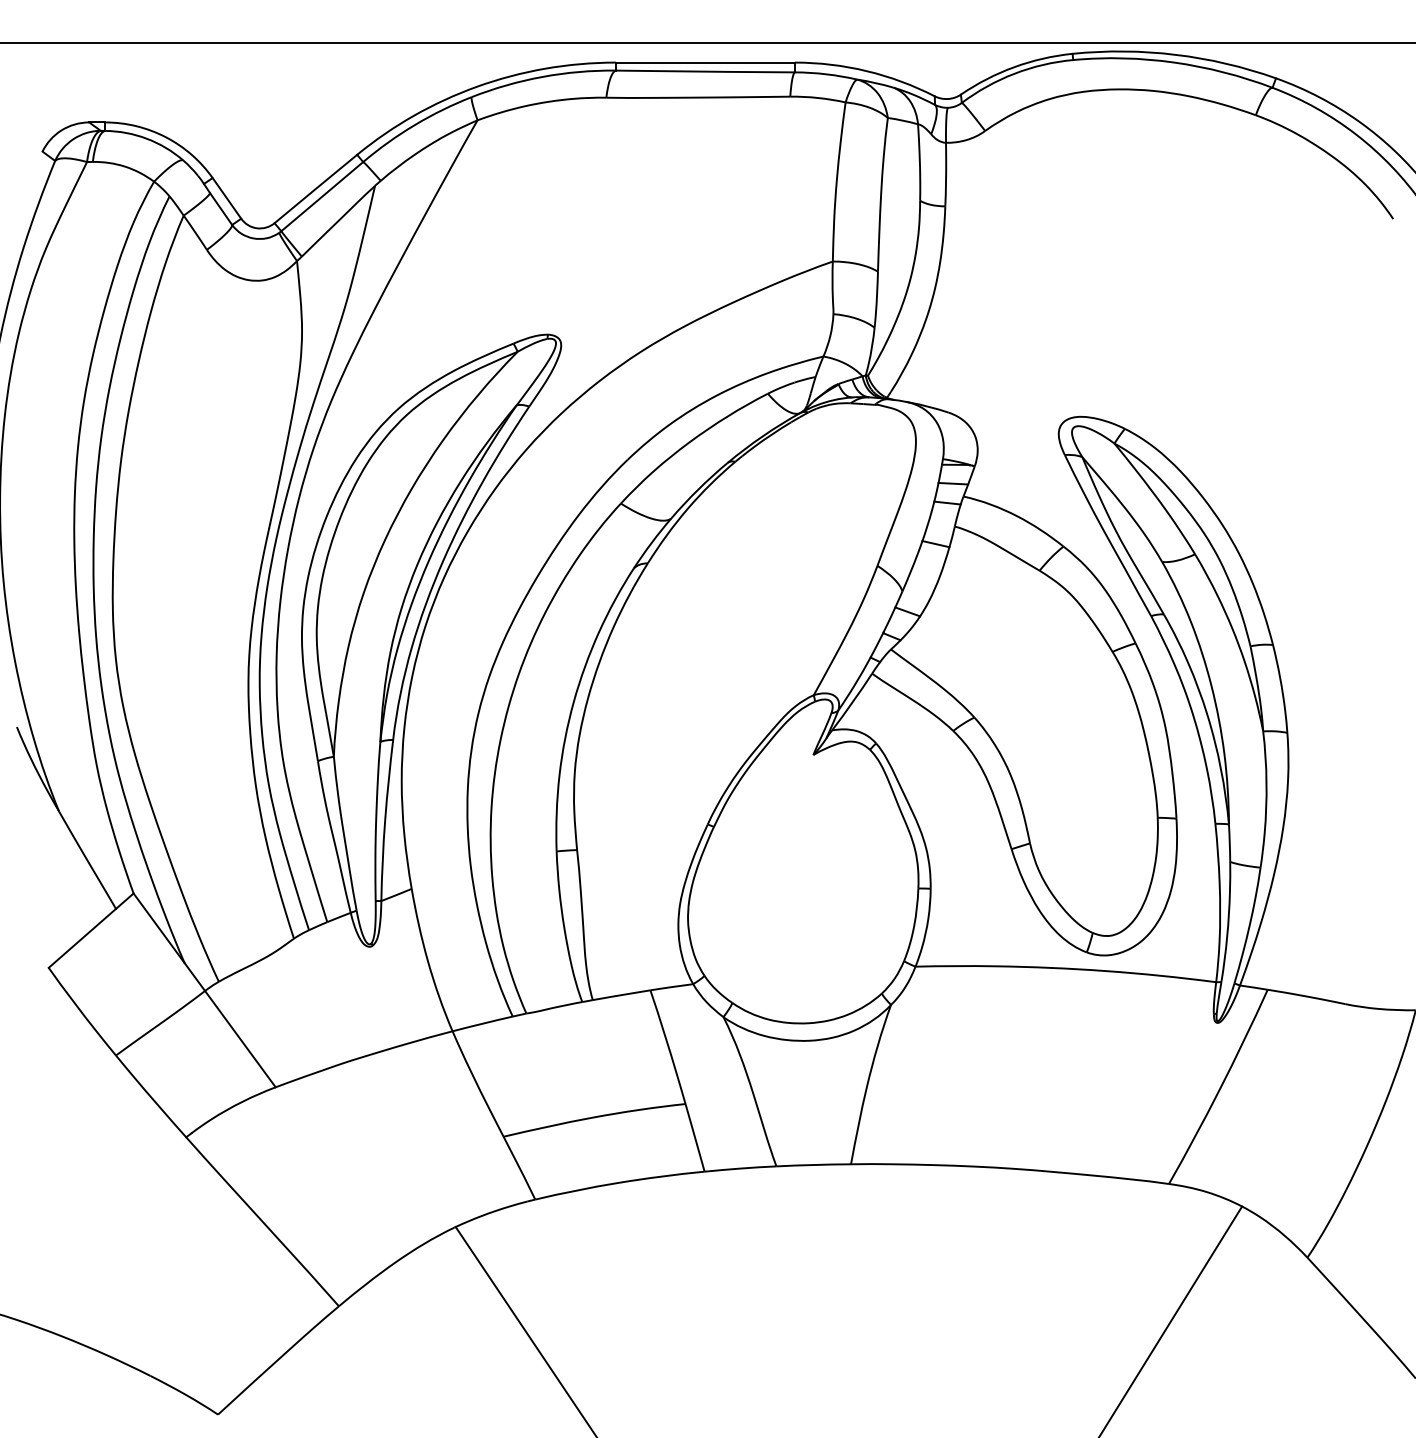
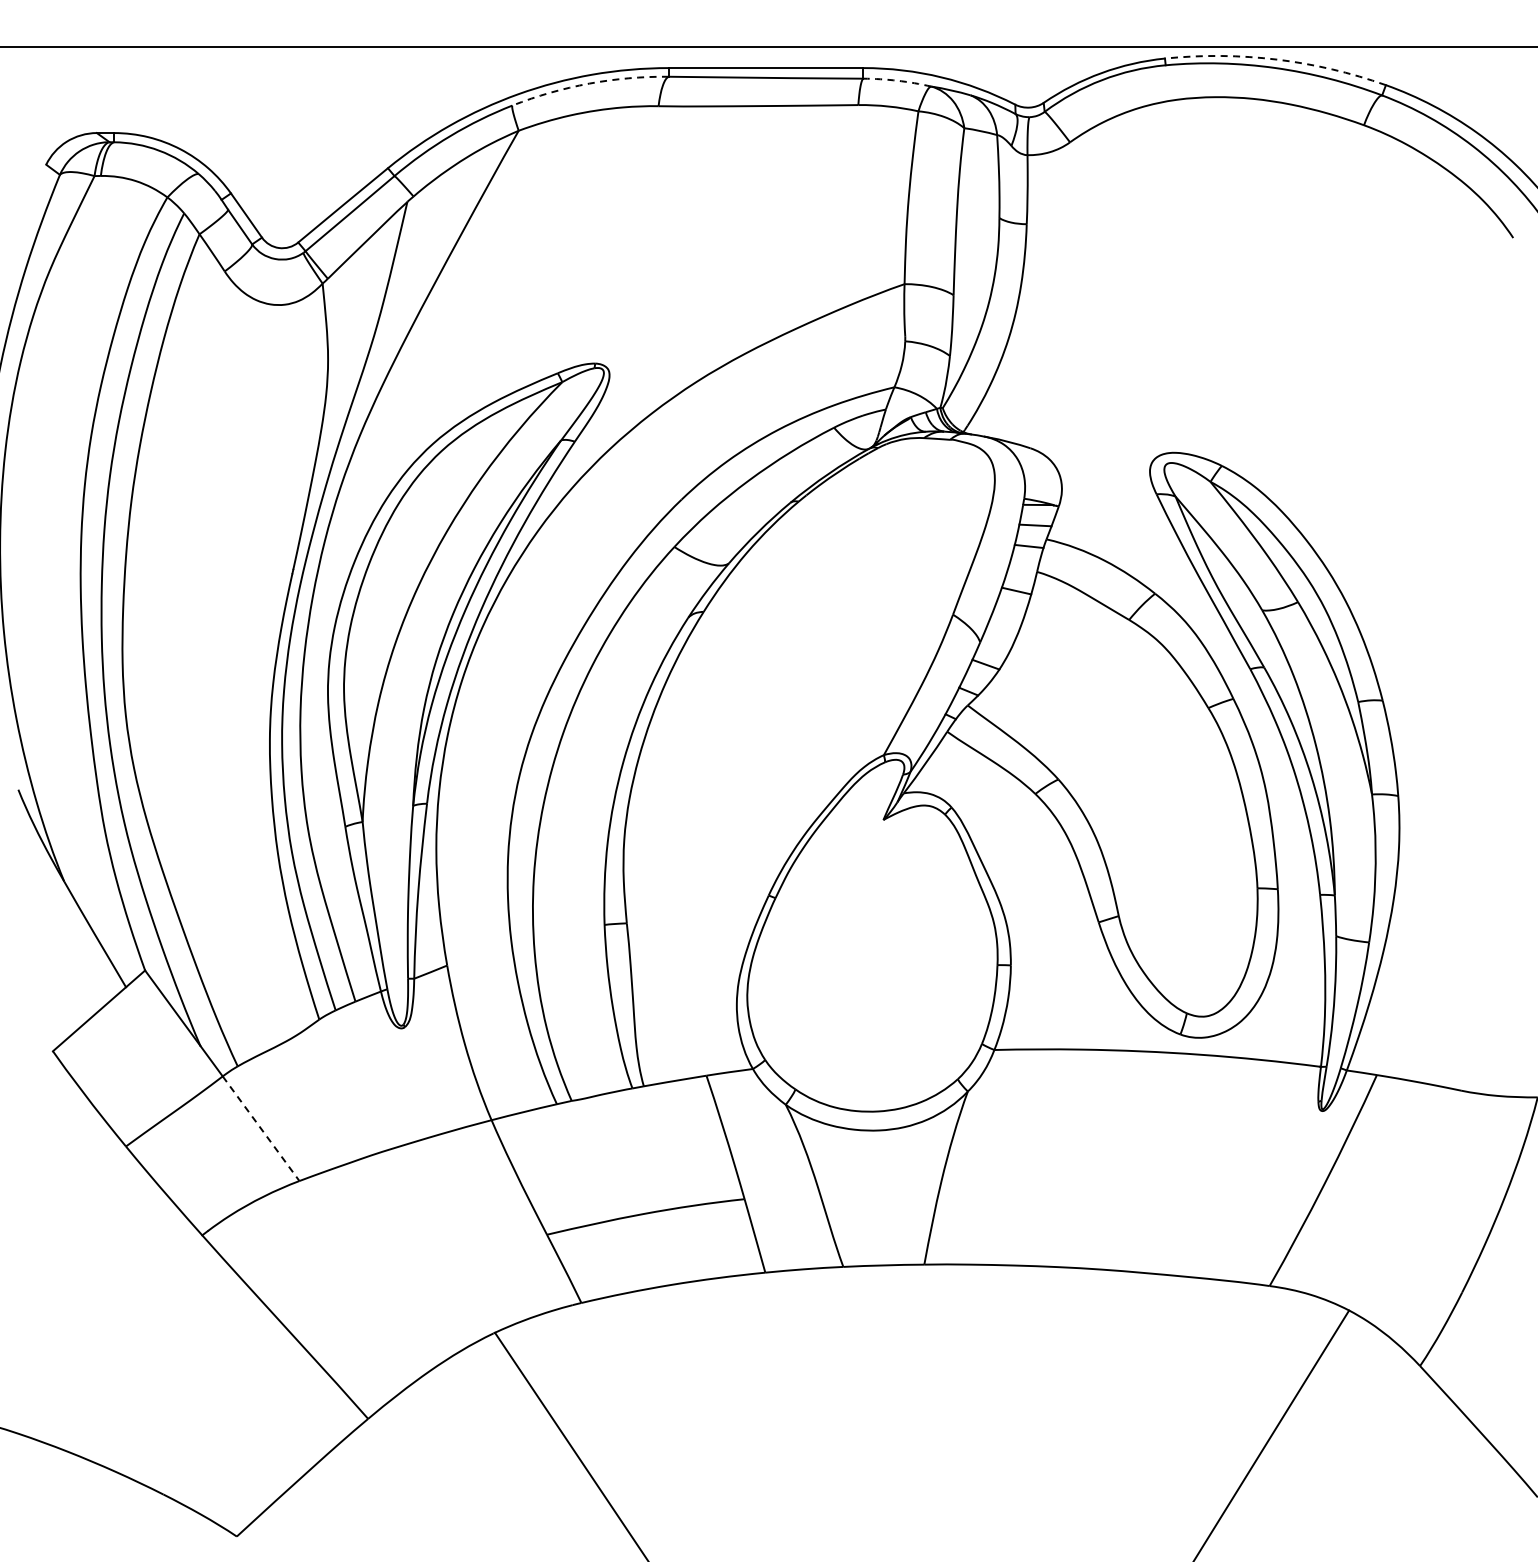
arc: (1175, 54) -> (1276, 59), solid -> dashed
arc: (826, 74) -> (897, 80), solid -> dashed
arc: (542, 76) -> (589, 83), solid -> dashed
line: (240, 1038) -> (261, 1128), solid -> dashed

